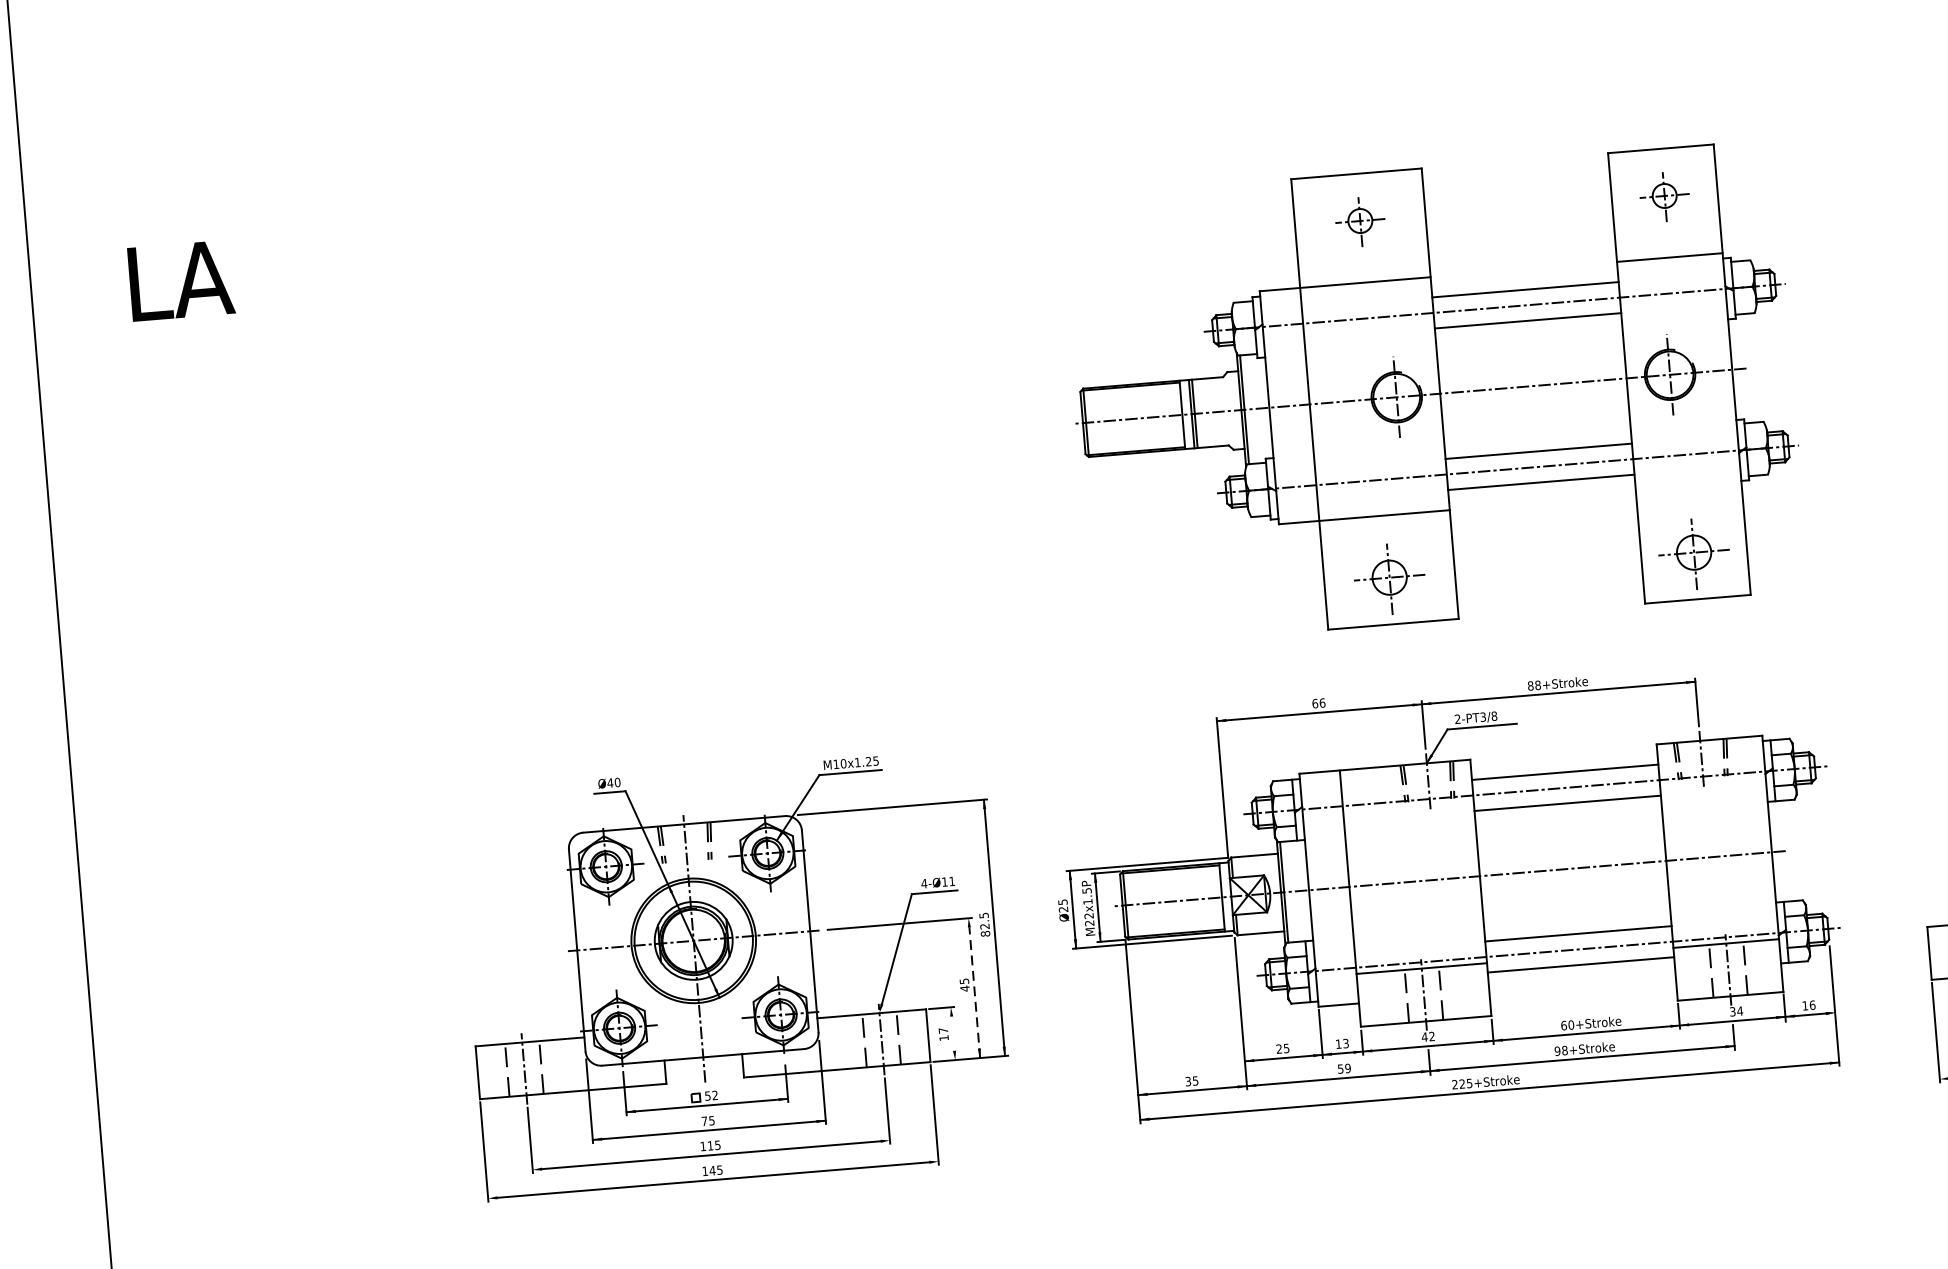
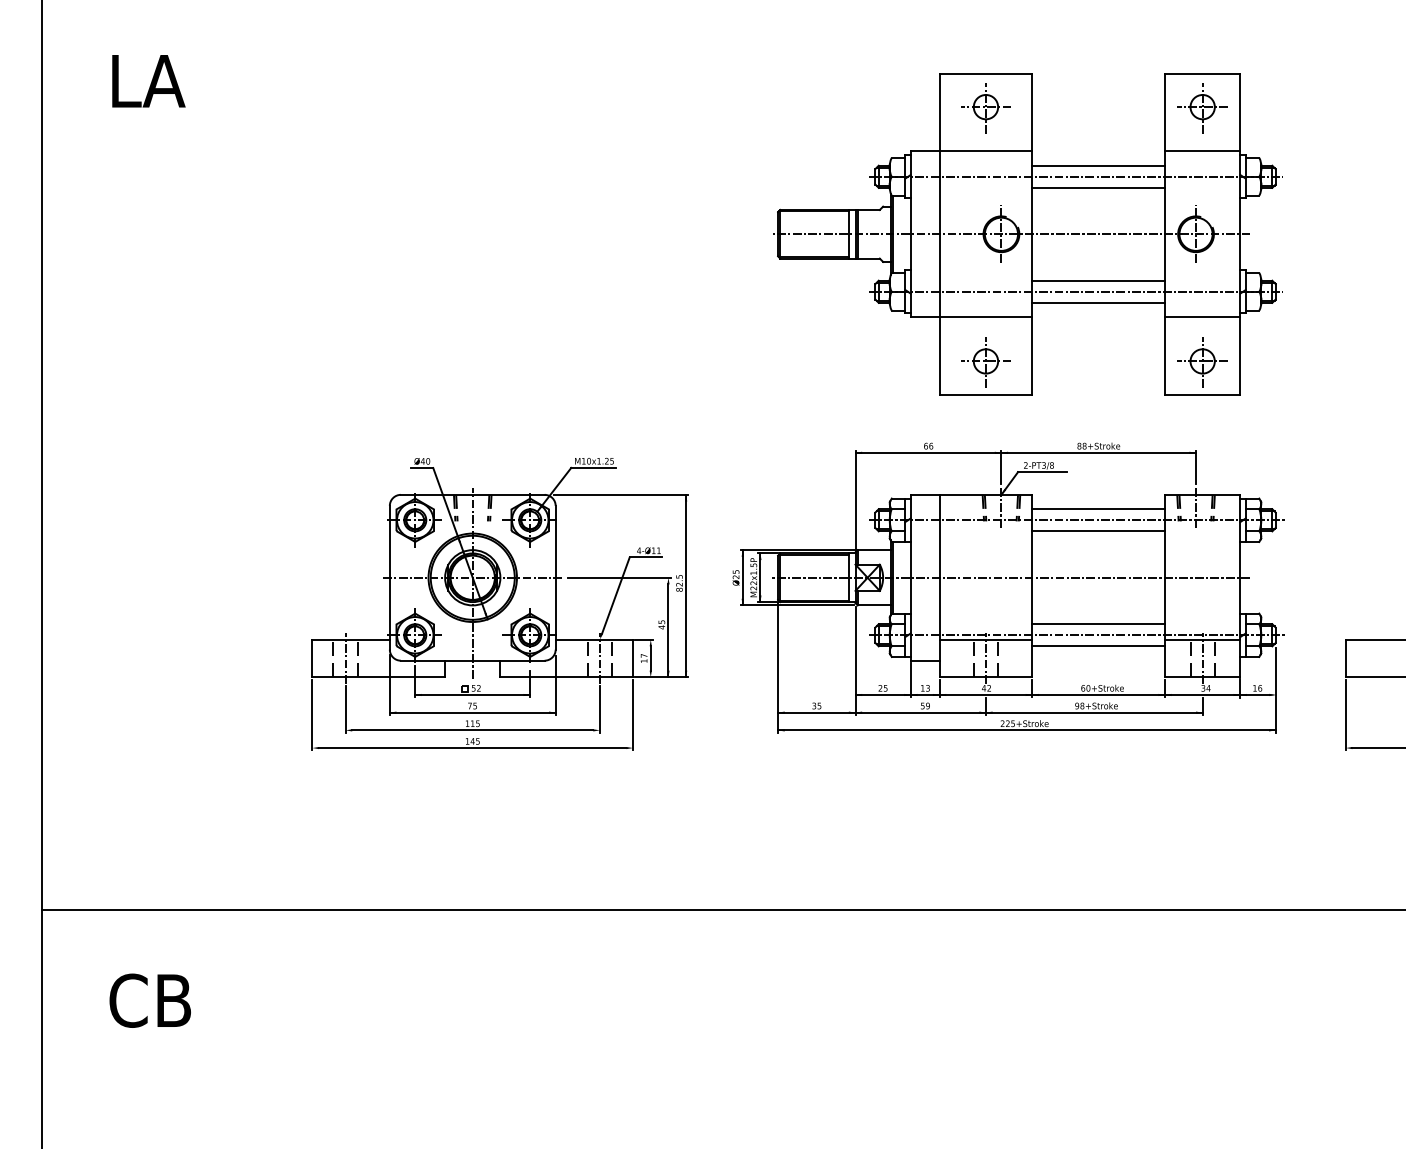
part: (1664, 197) -> (1202, 108), size x1.43
part: (1359, 222) -> (985, 108), size x1.43
line: (1688, 490) -> (1202, 317), added
line: (974, 992) -> (668, 630), dashed -> solid
line: (952, 1033) -> (650, 658), added

